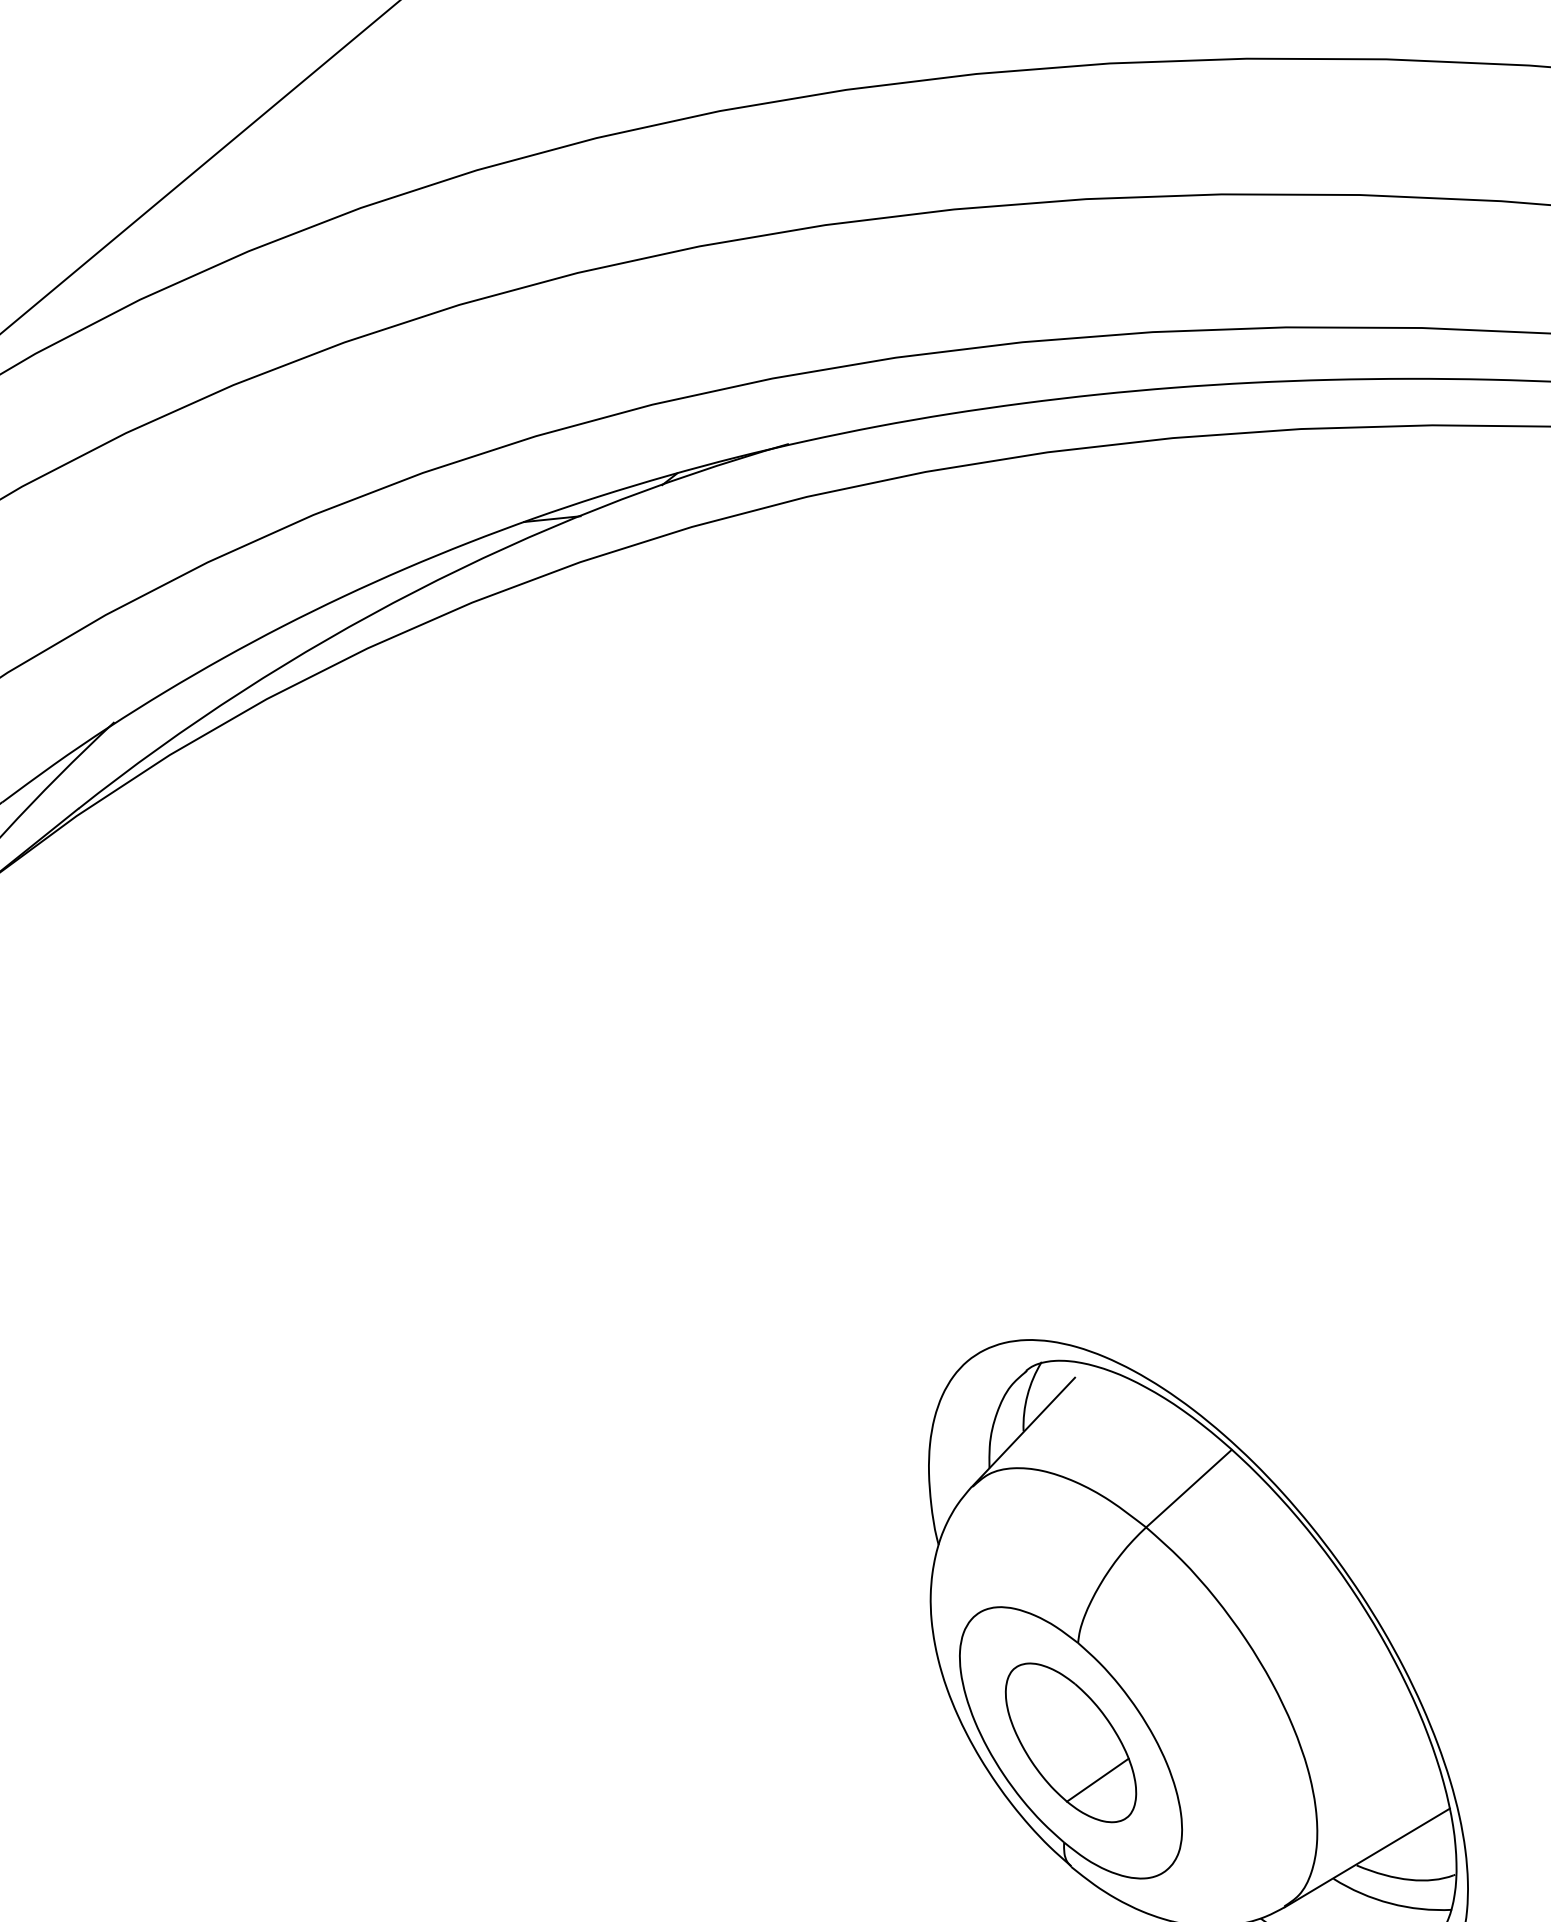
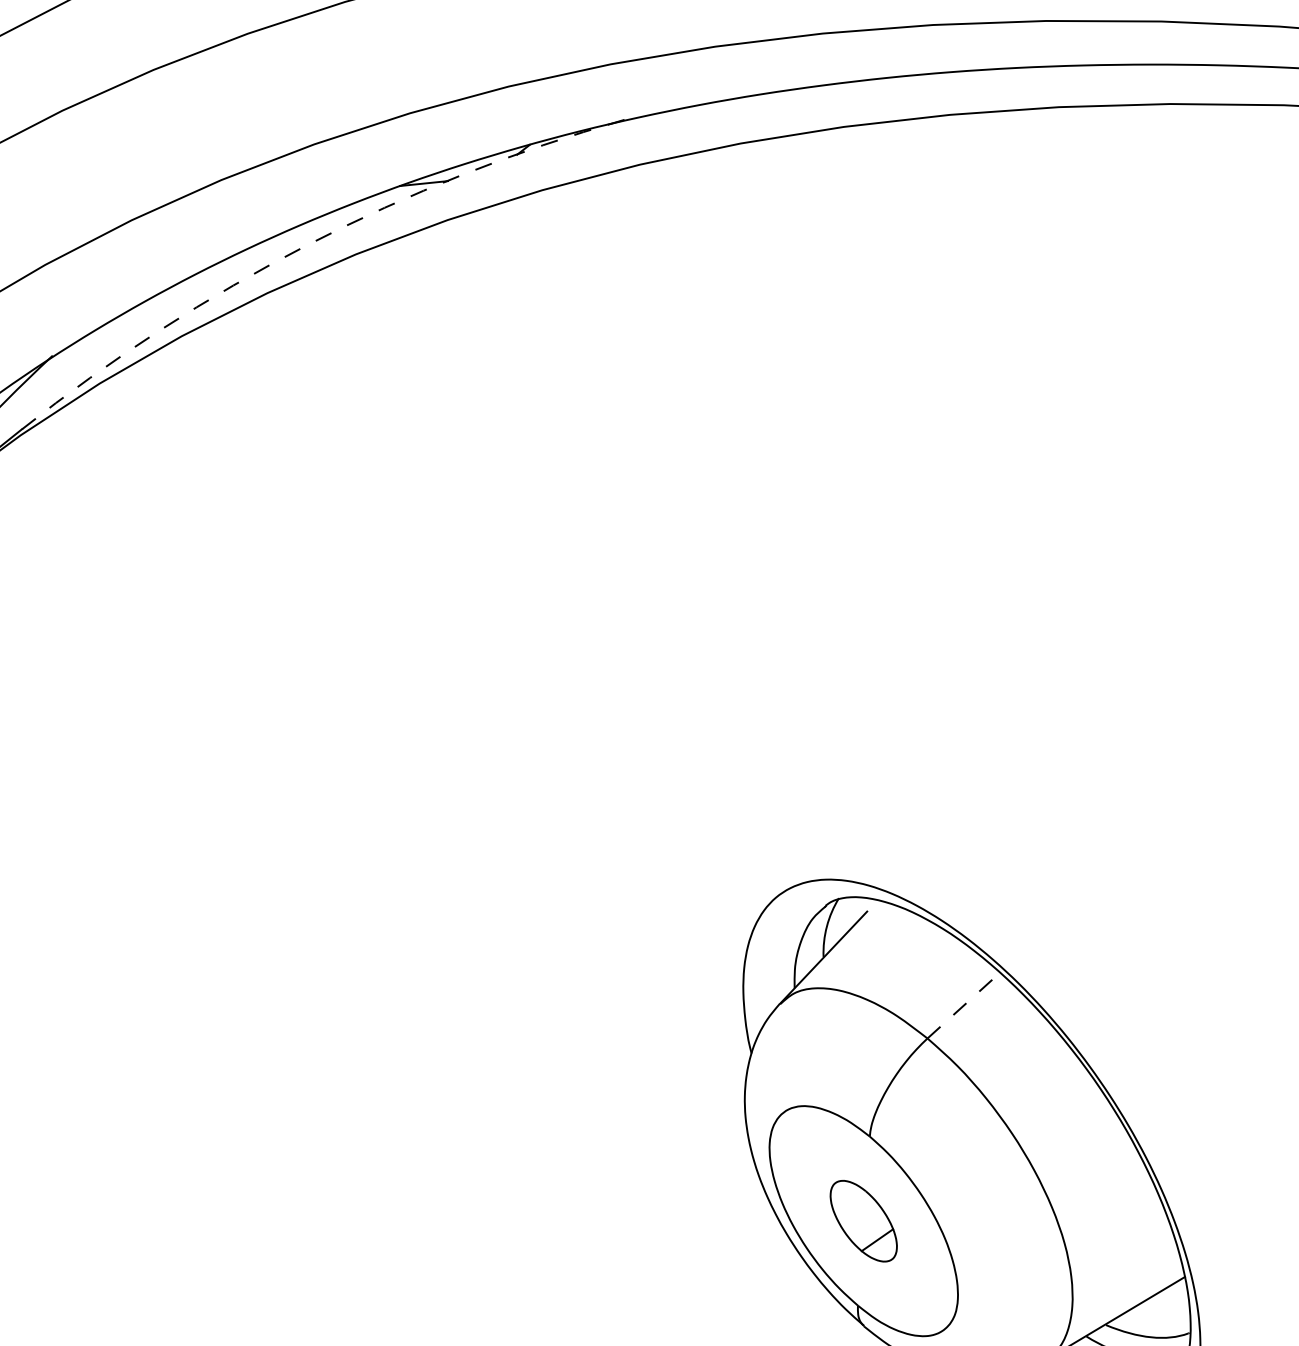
arc: (415, 591) -> (307, 244), solid -> dashed
line: (1188, 1488) -> (963, 1005), solid -> dashed
part: (1070, 1742) -> (863, 1220), size x0.6

